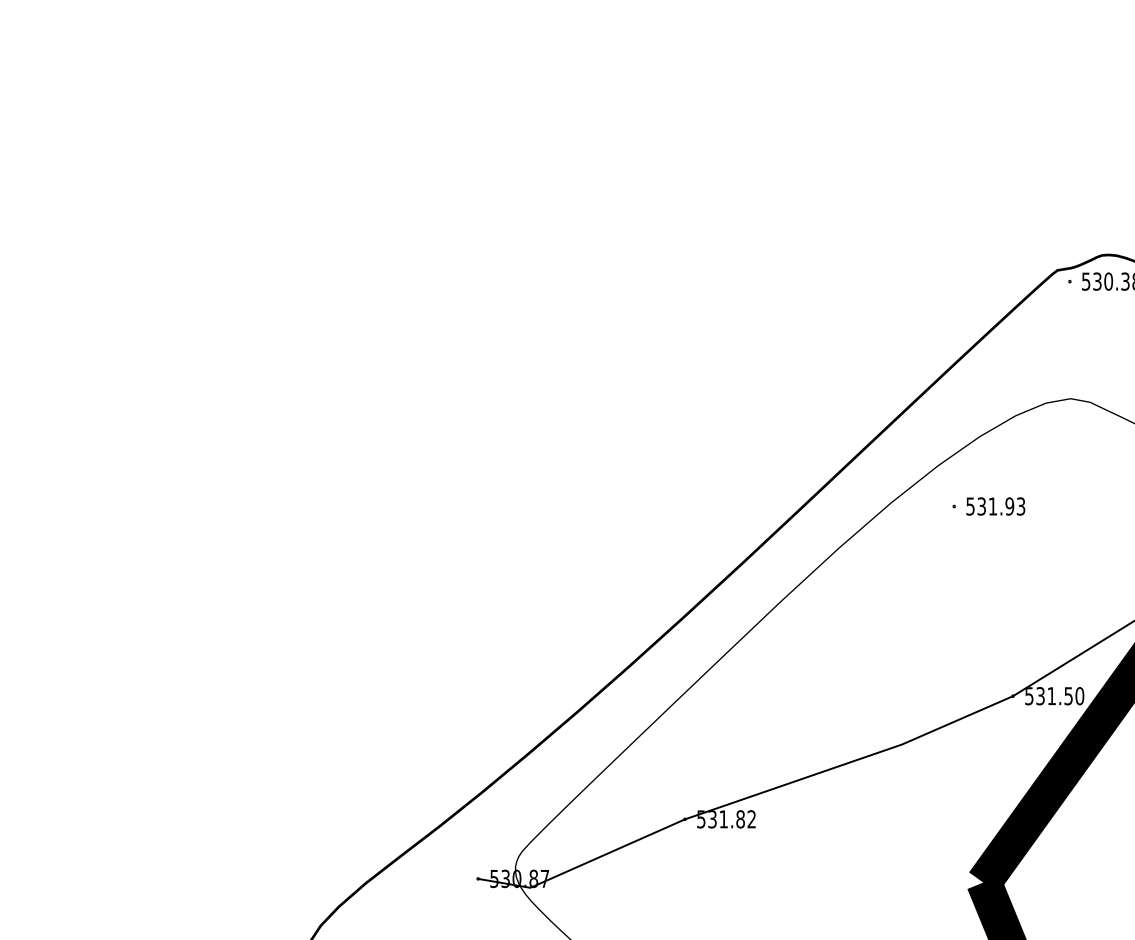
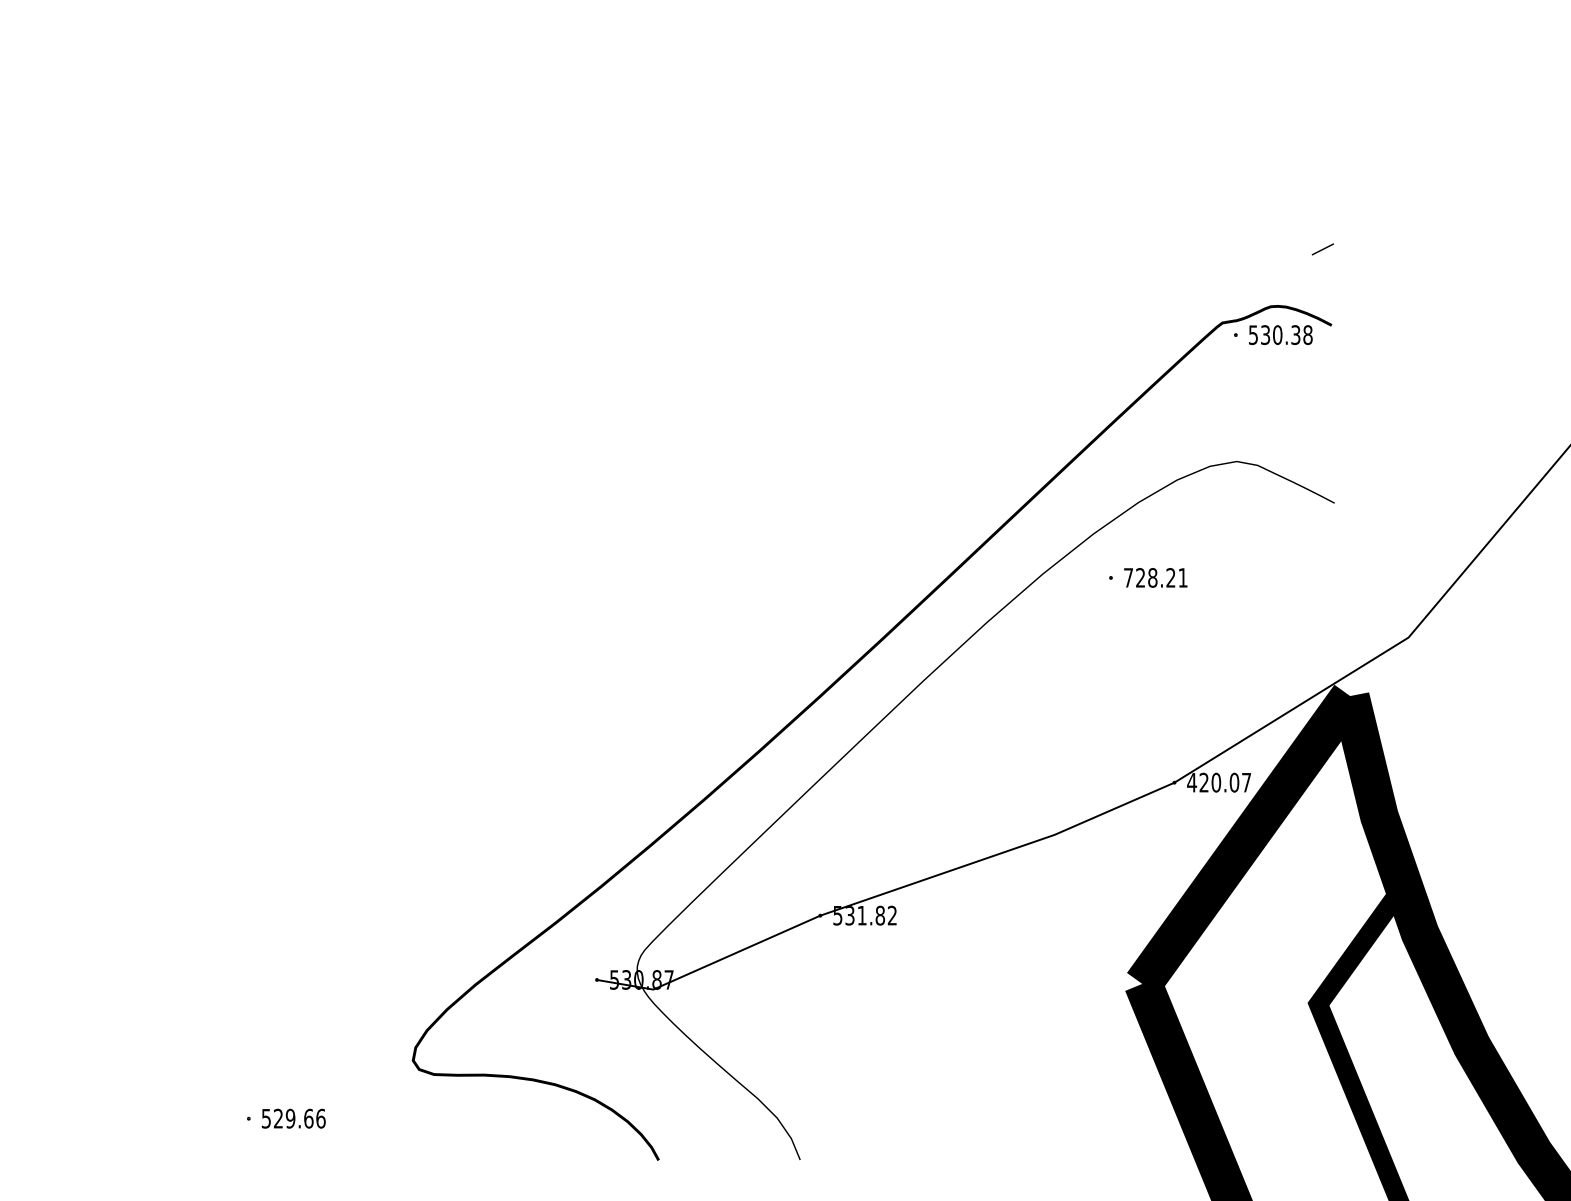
text: (995, 506) -> (1155, 577), 531.93 -> 728.21
text: (1054, 696) -> (1219, 782), 531.50 -> 420.07

